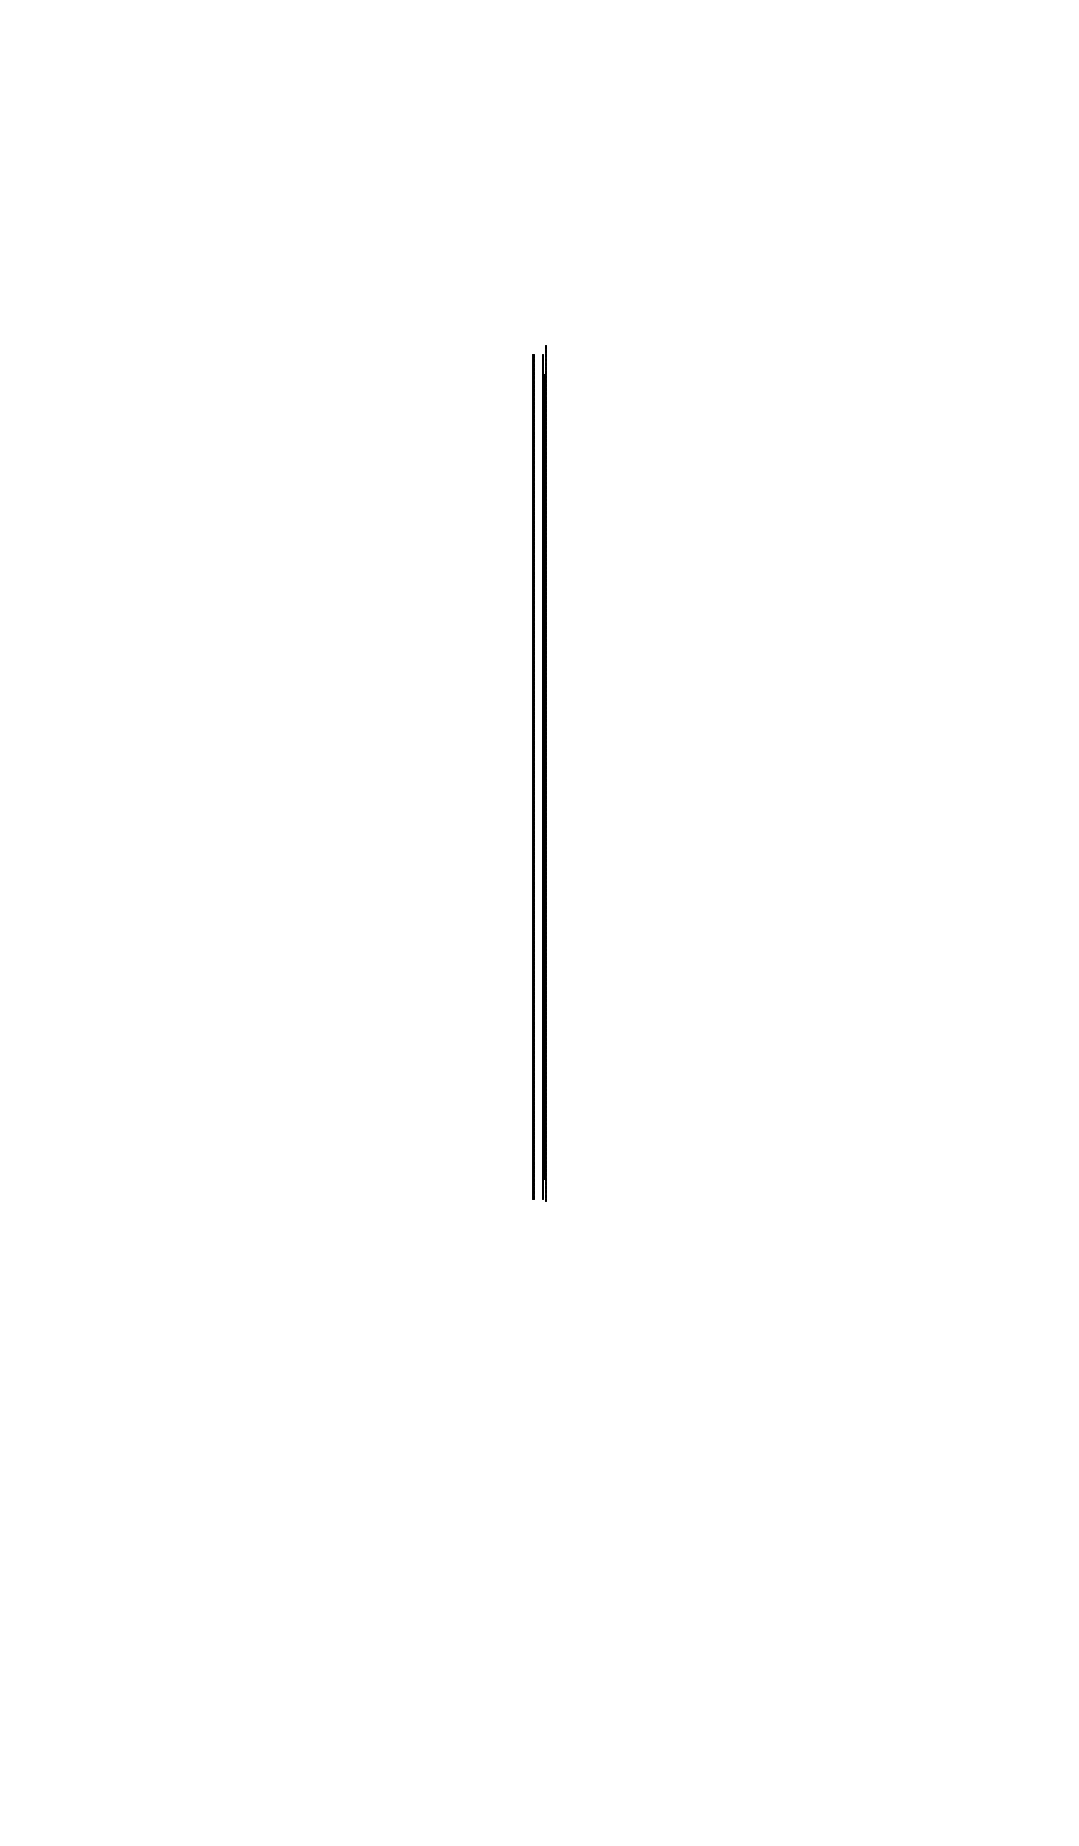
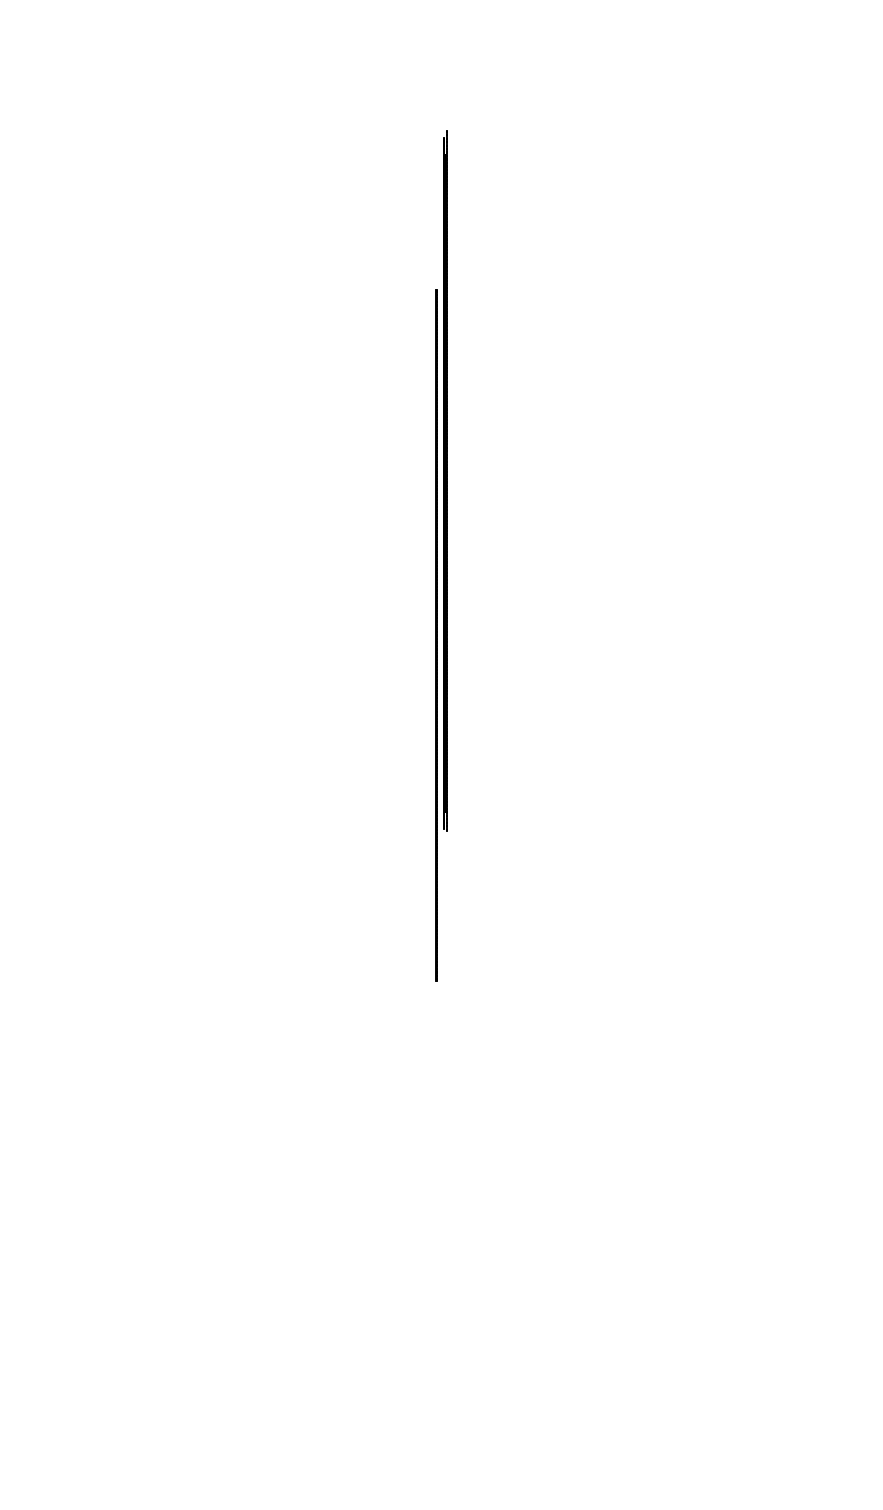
line: (544, 773) -> (445, 480), moved

